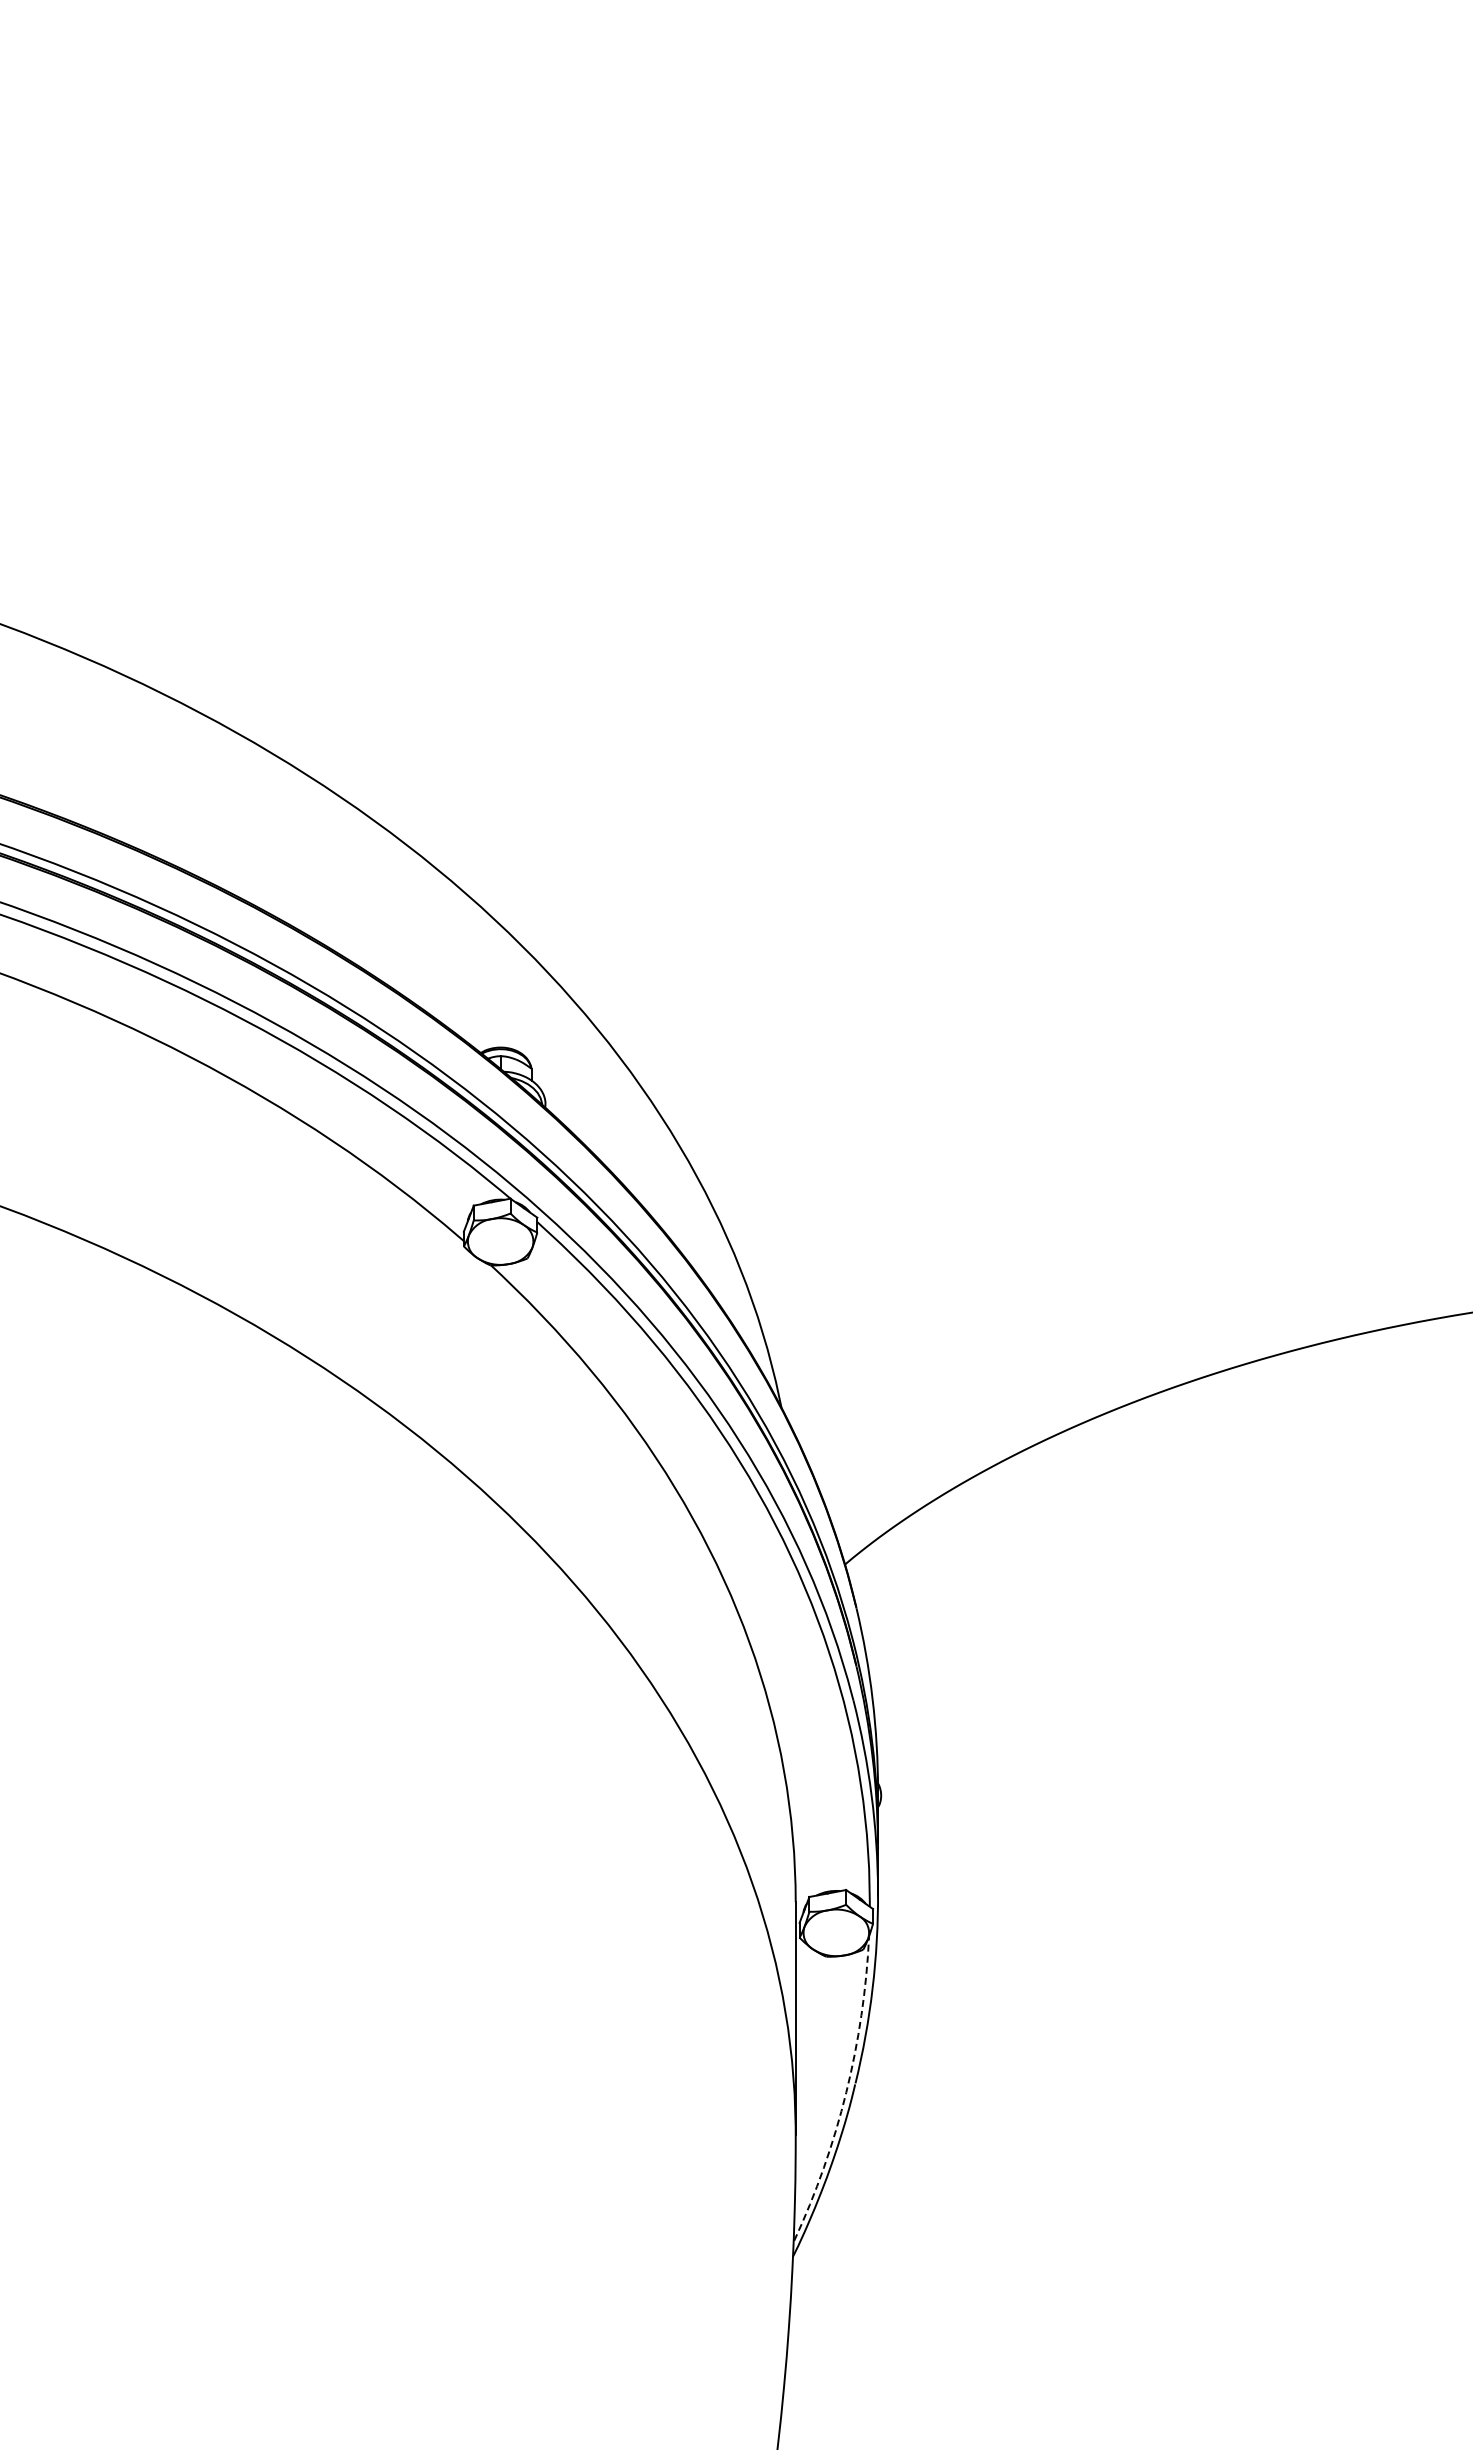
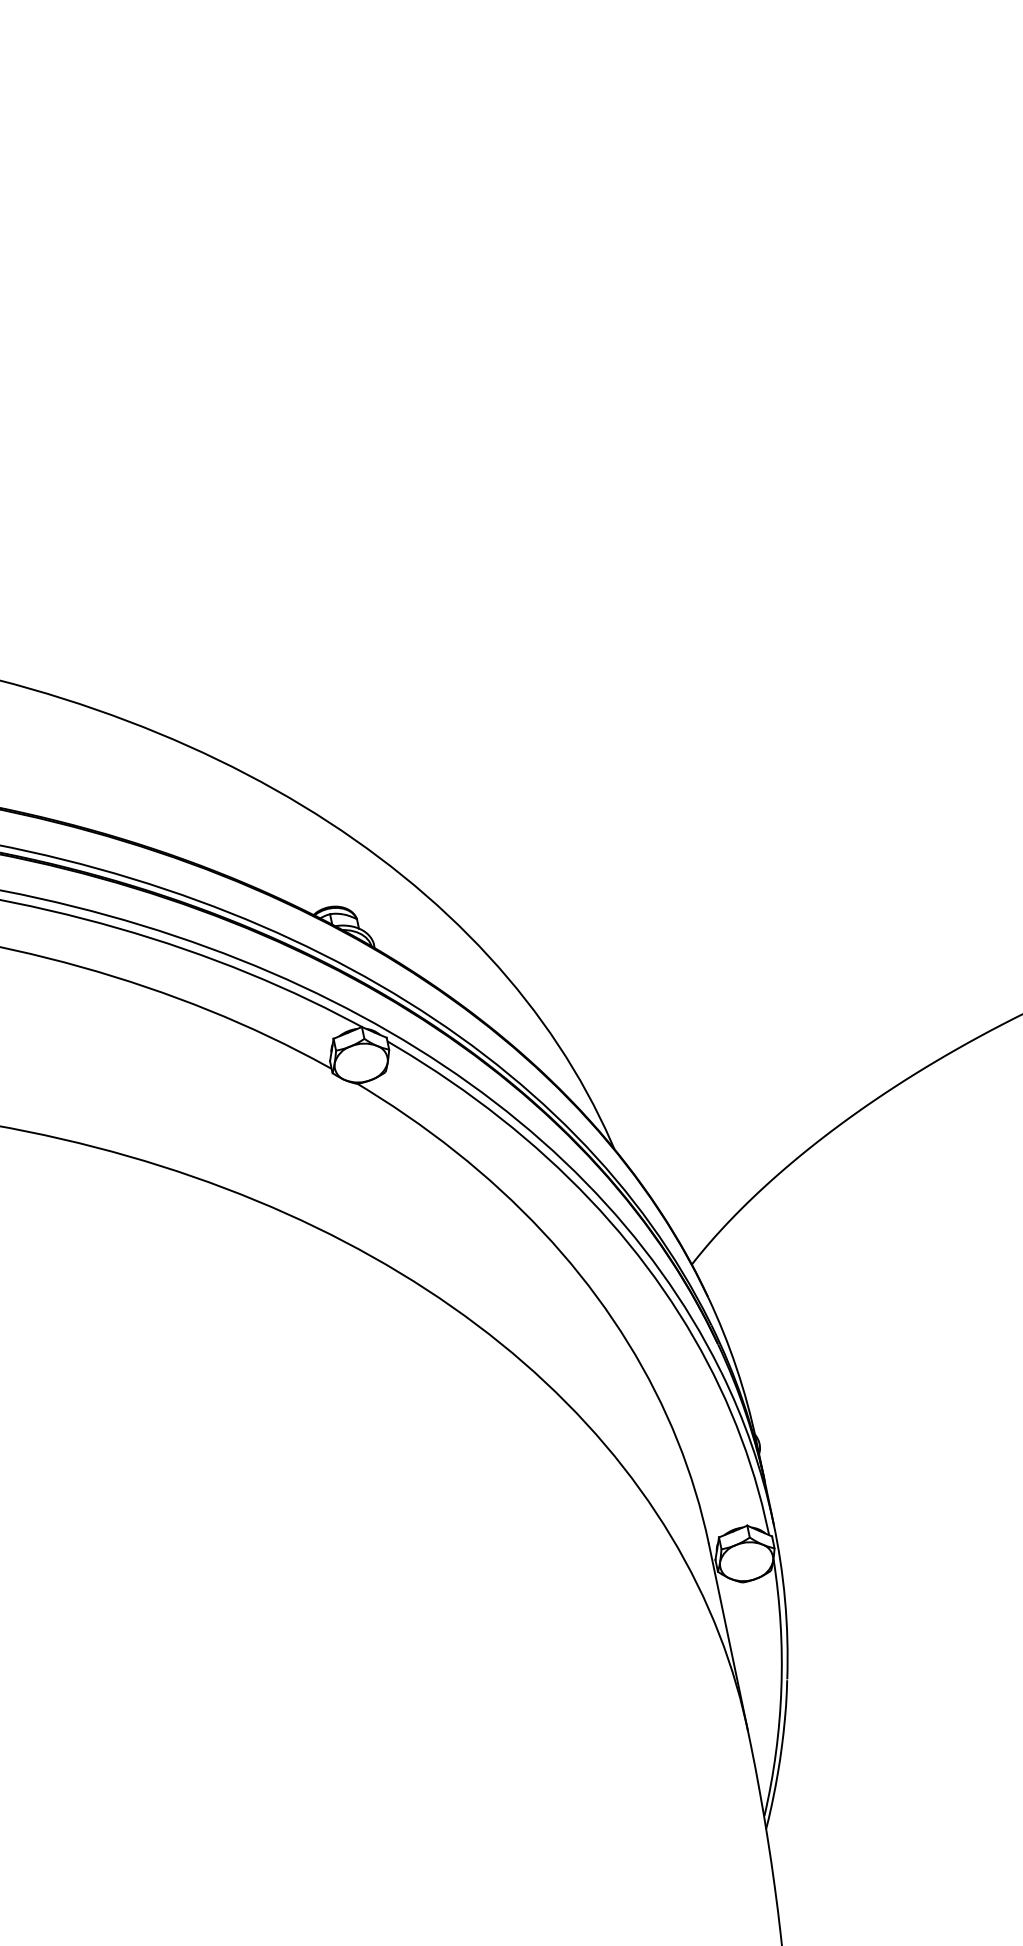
arc: (846, 2092) -> (781, 1688), dashed -> solid

